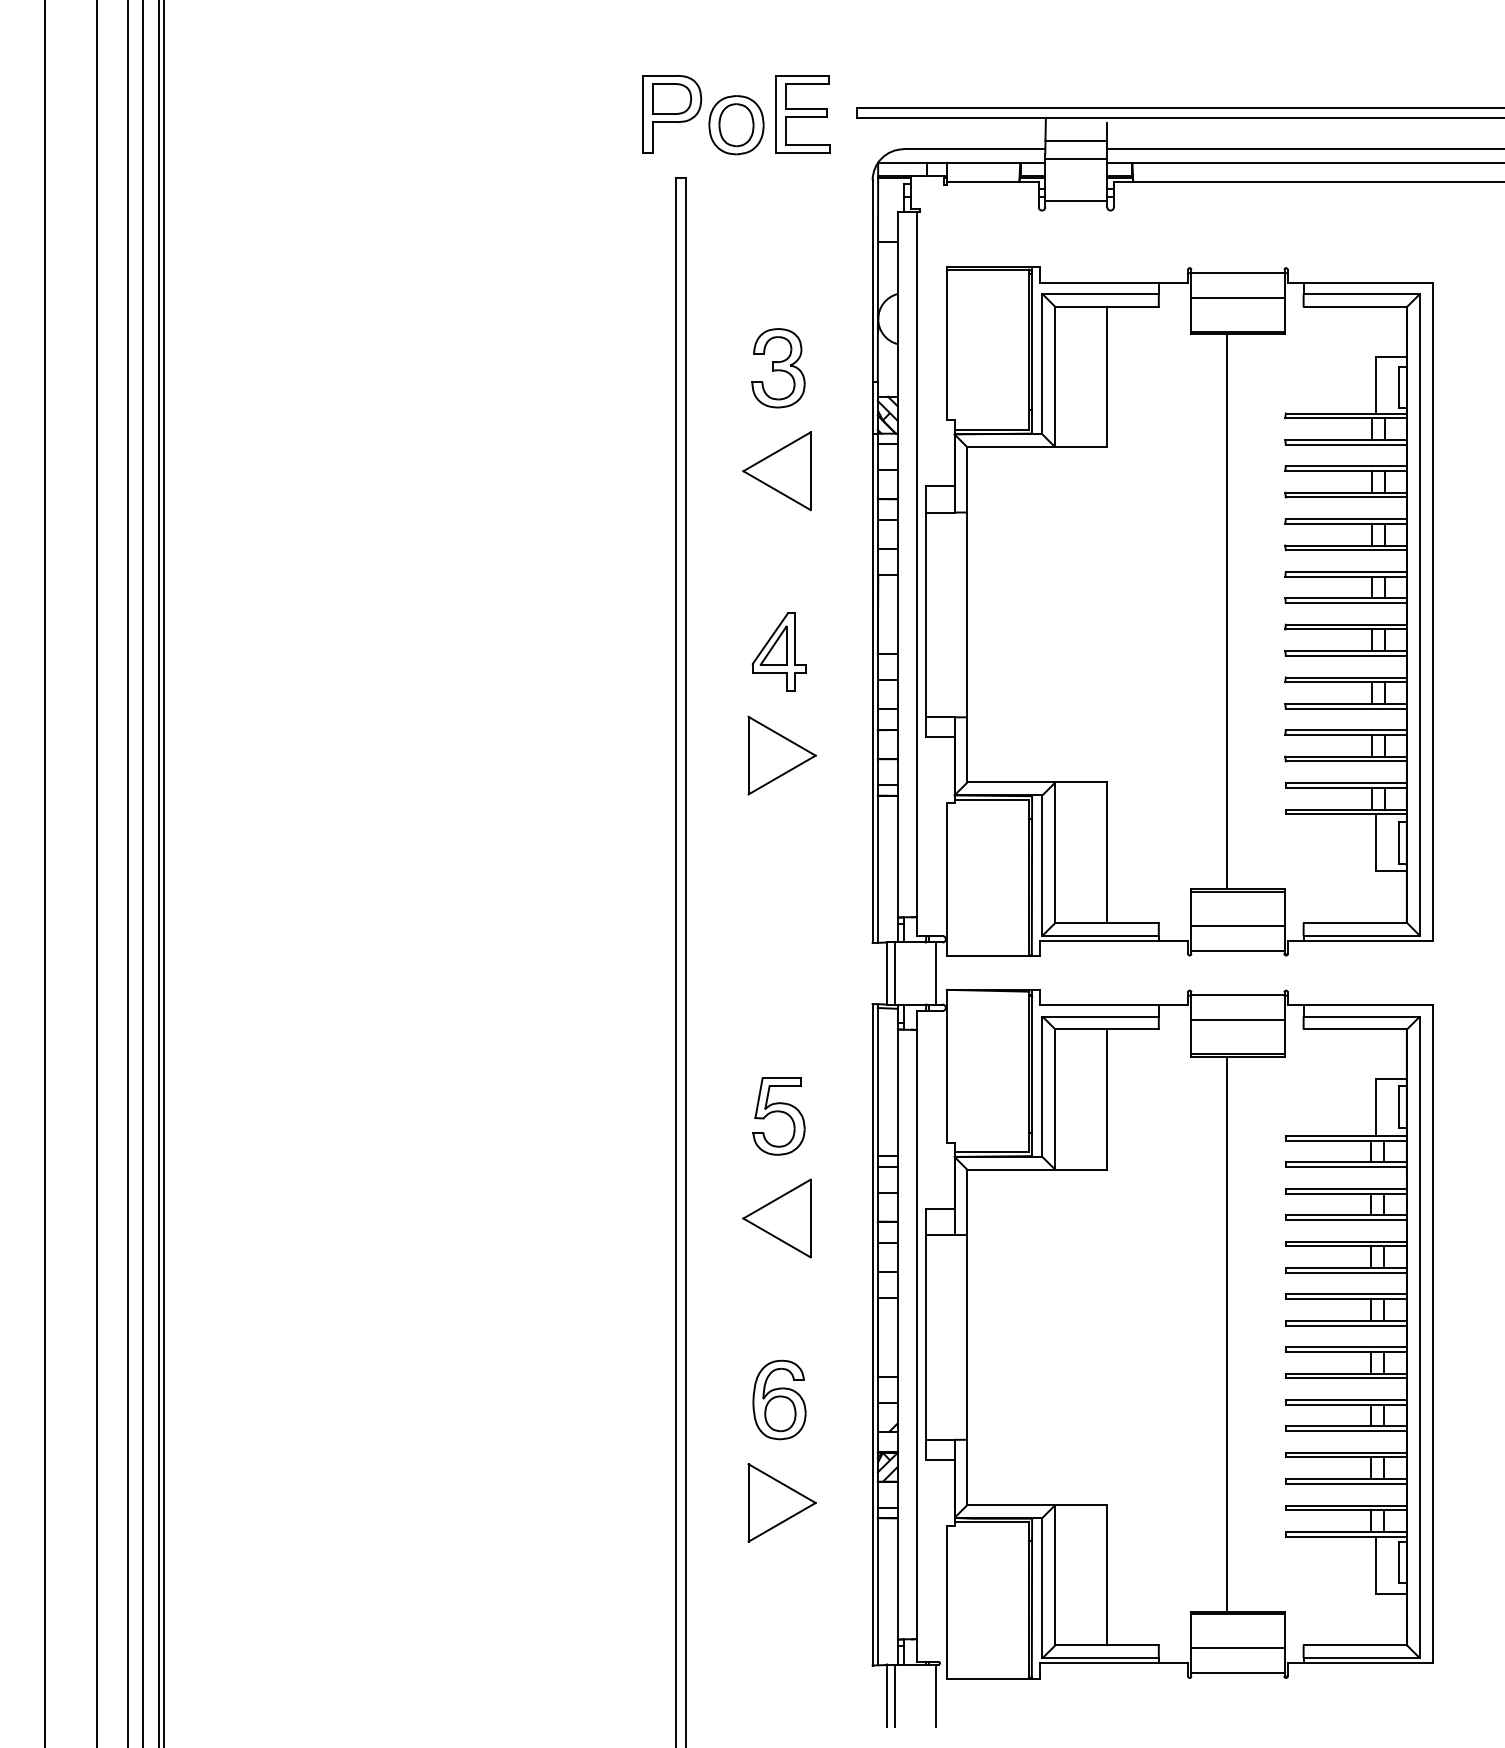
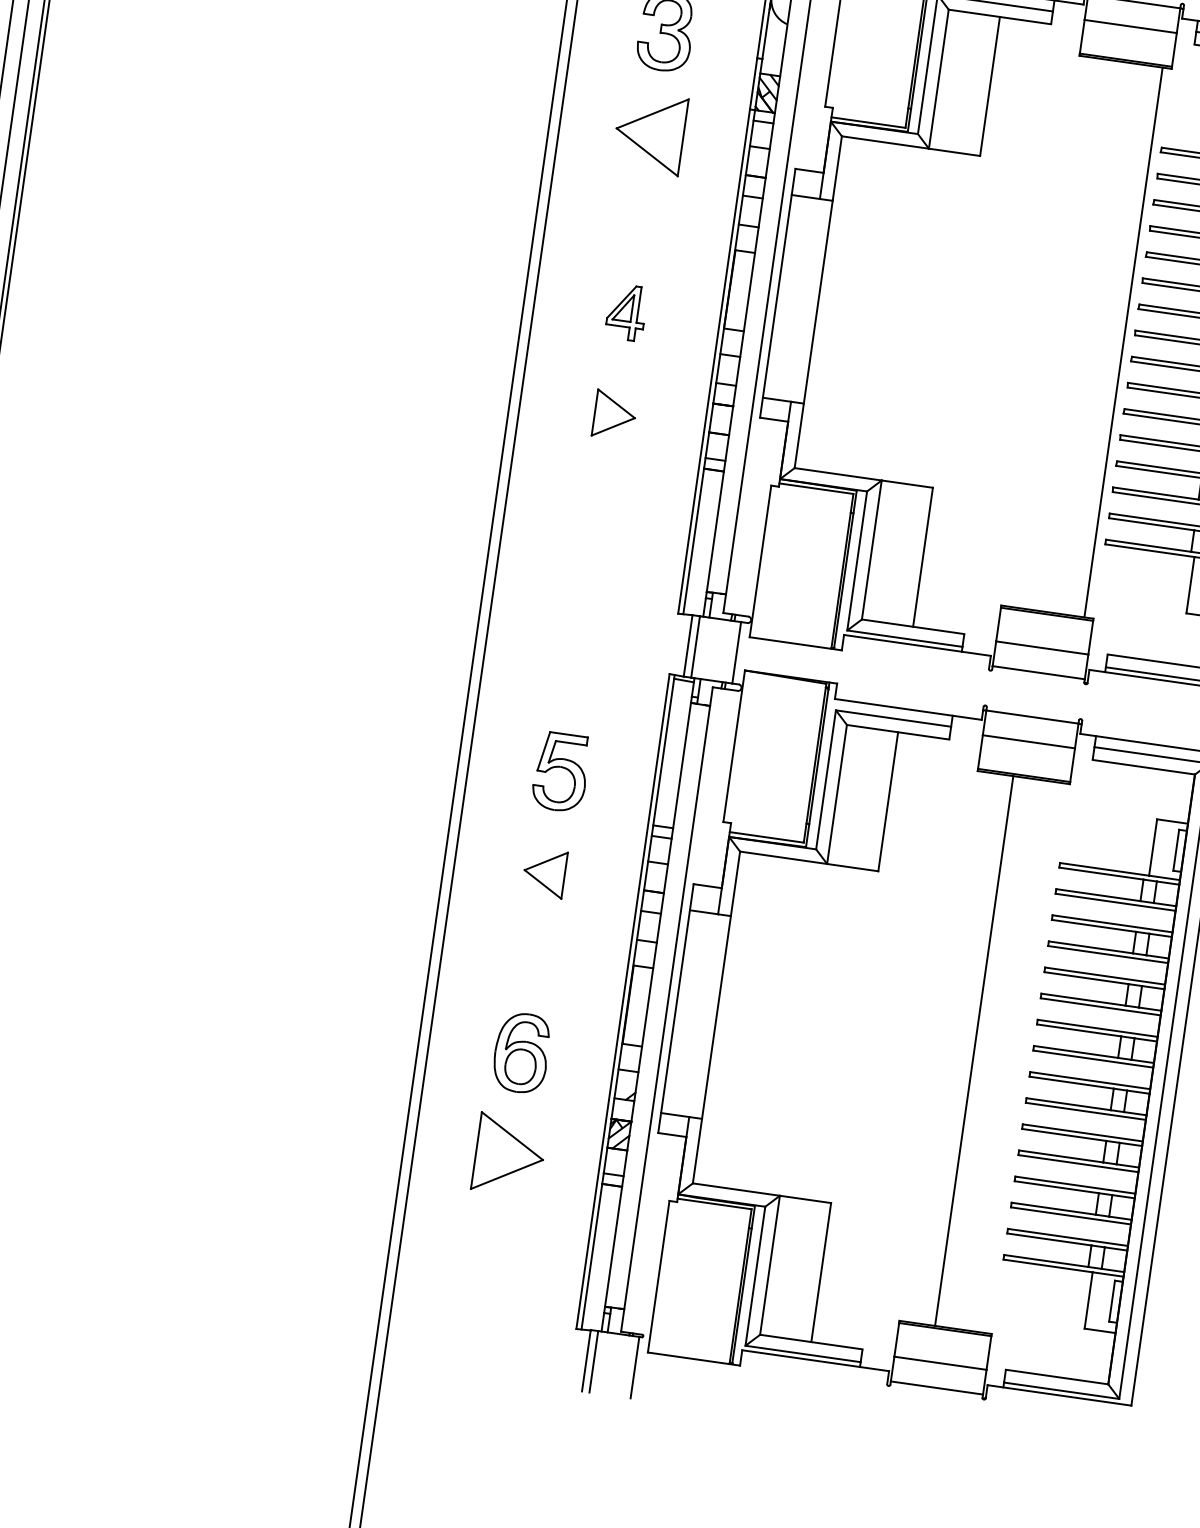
line: (1227, 611) -> (1123, 342), moved
part: (778, 651) -> (626, 311), size x0.7
part: (781, 755) -> (614, 415), size x0.6
part: (776, 1218) -> (544, 872), size x0.6

